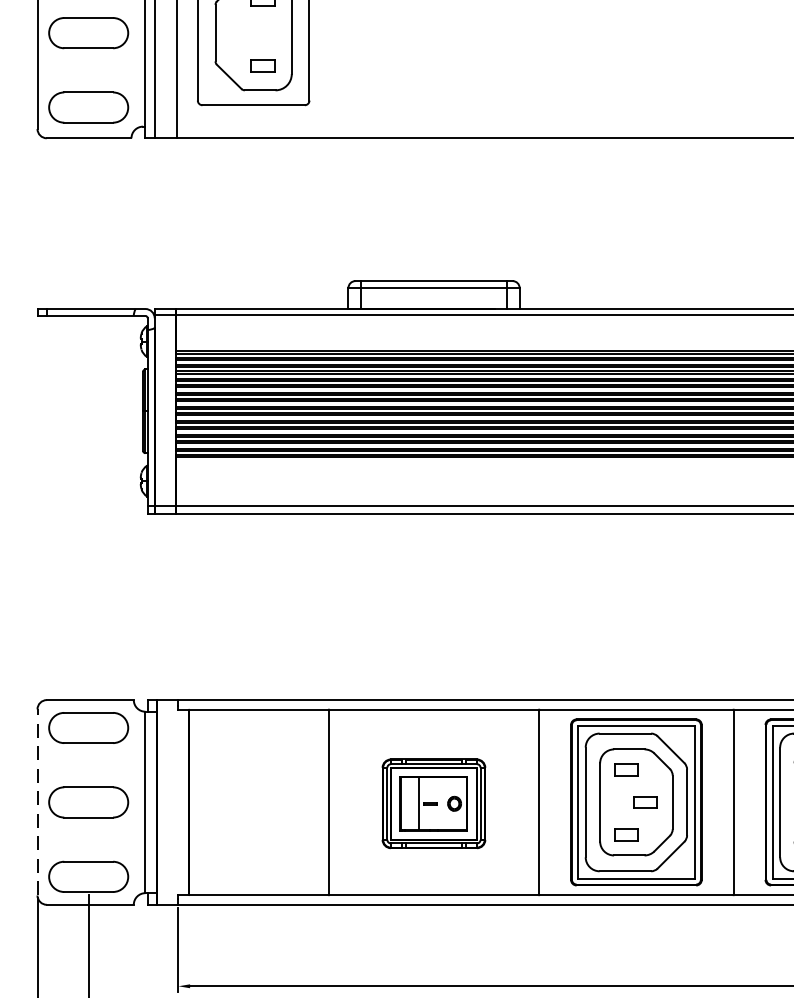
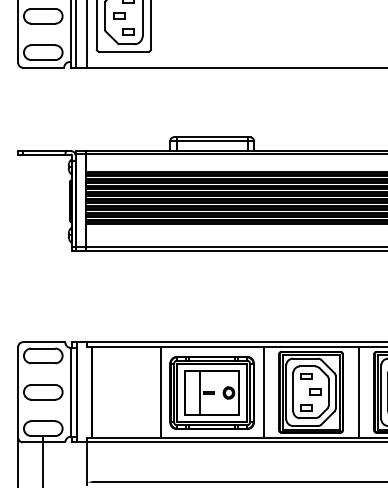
part: (244, 31) -> (119, 15), added
line: (37, 800) -> (18, 391), dashed -> solid
part: (432, 802) -> (211, 392), size x1.67

